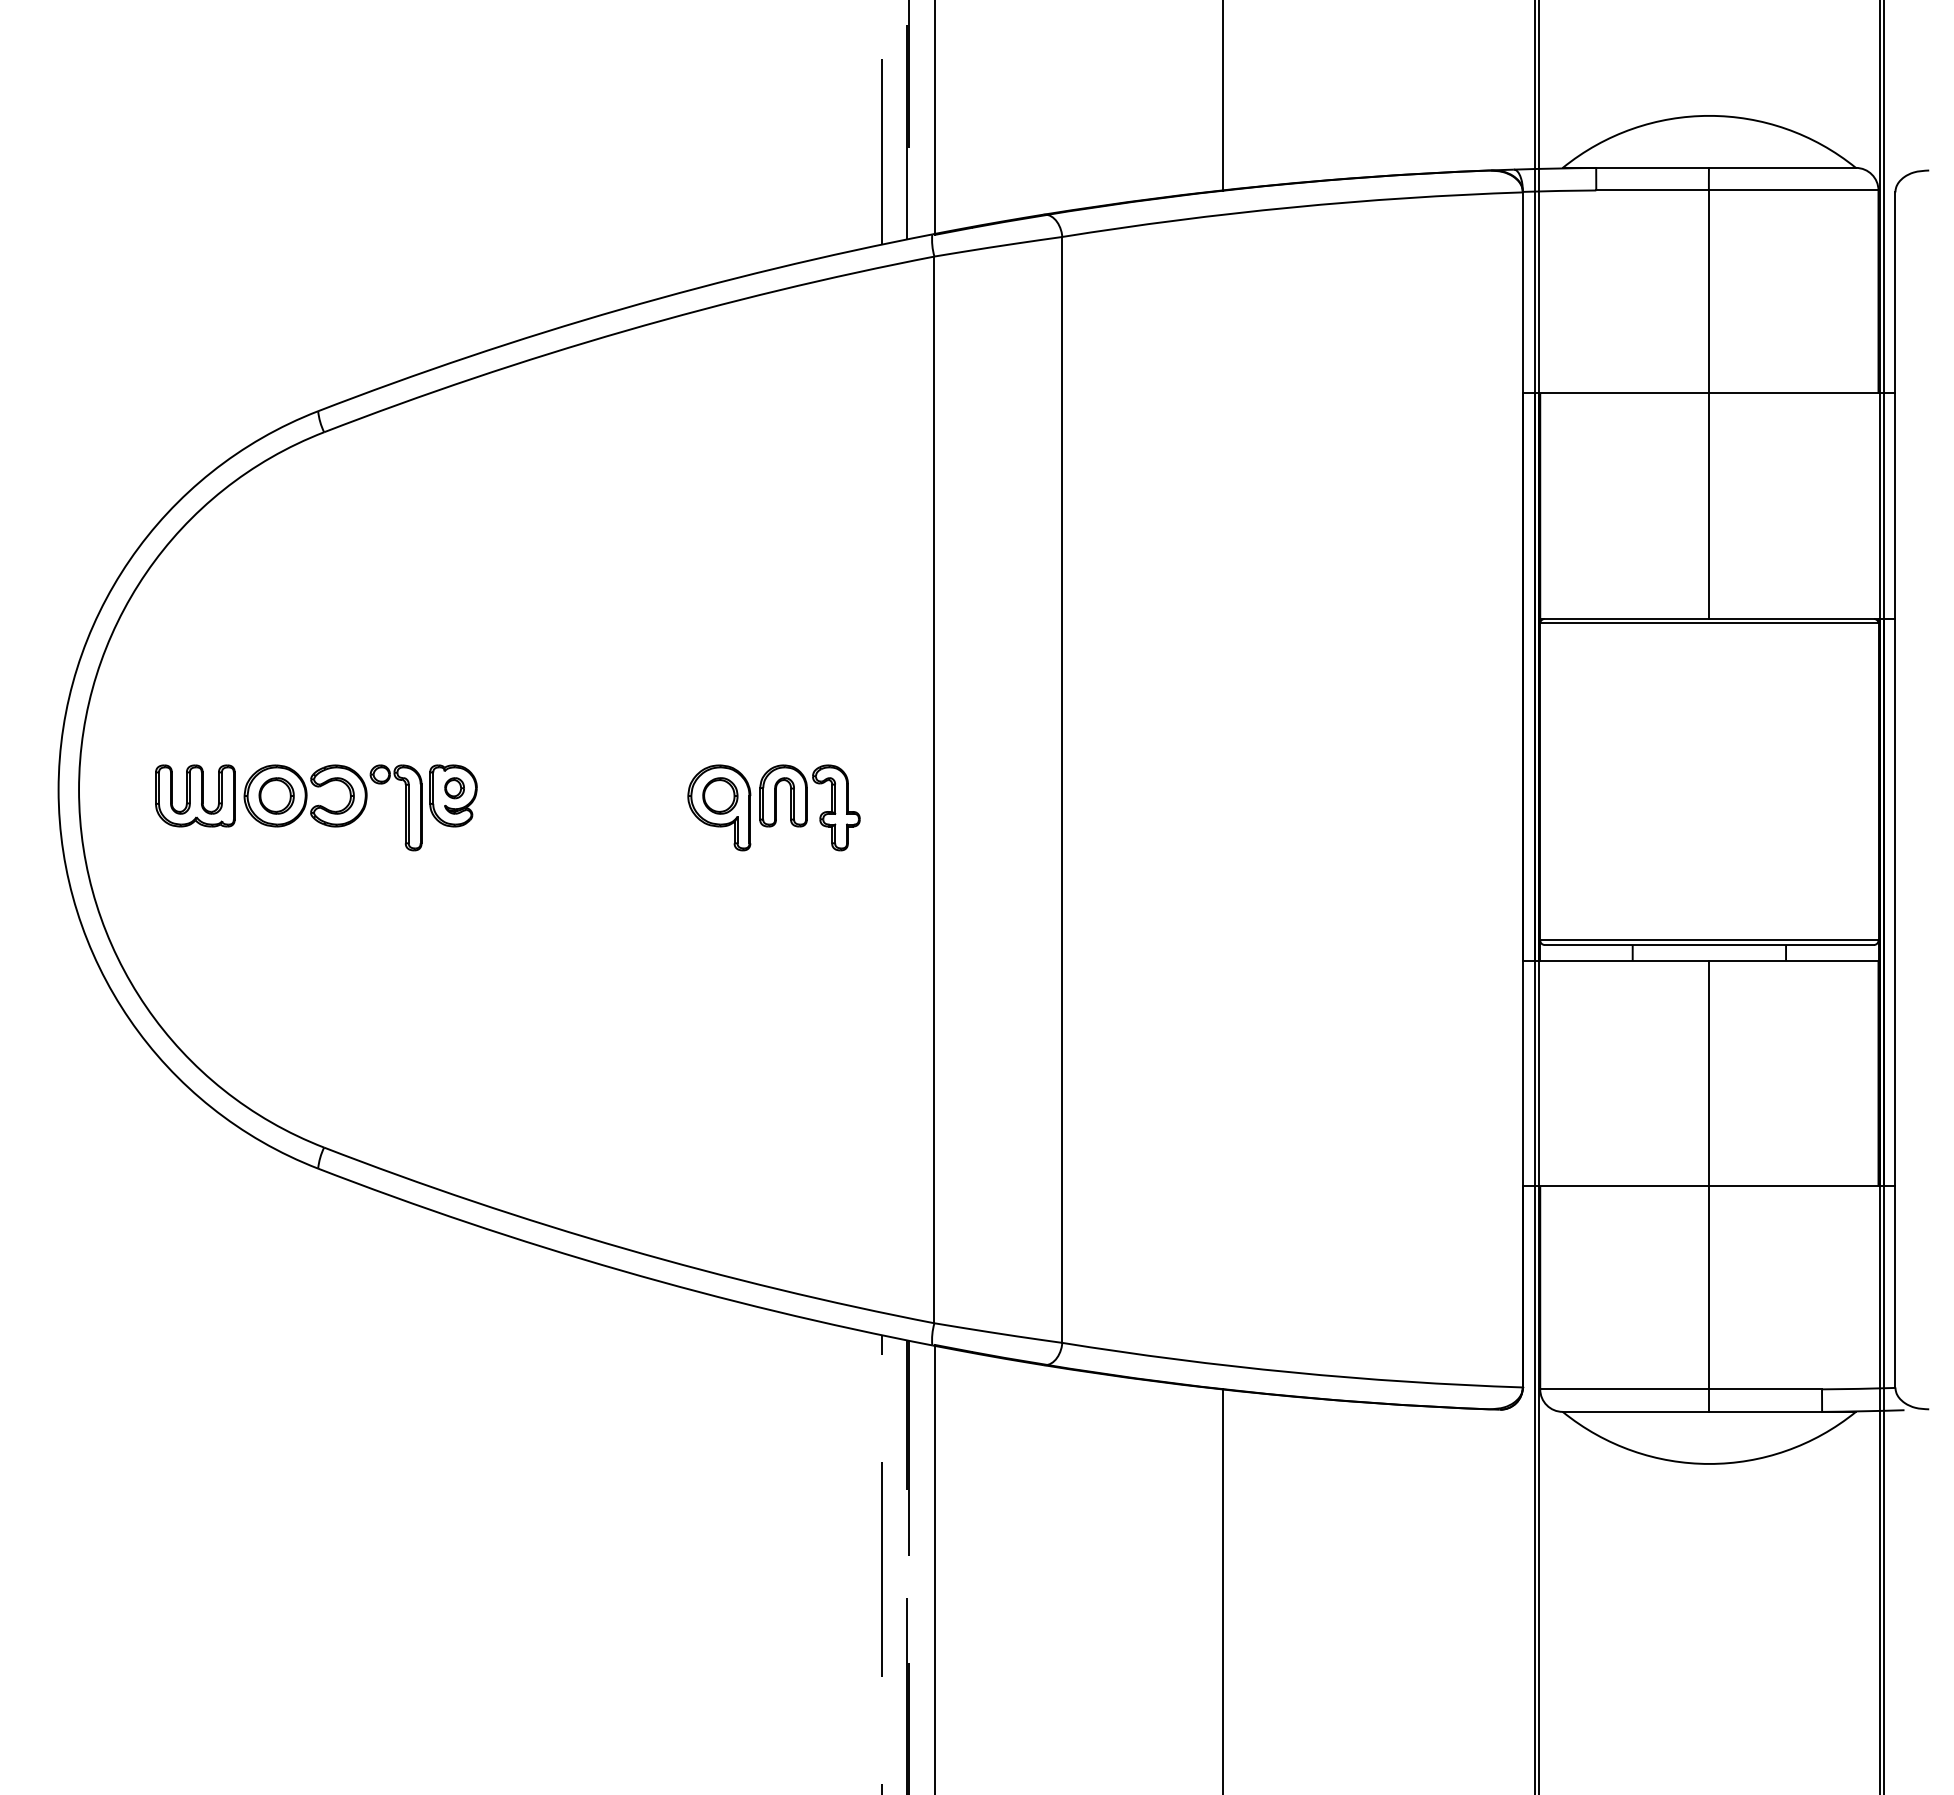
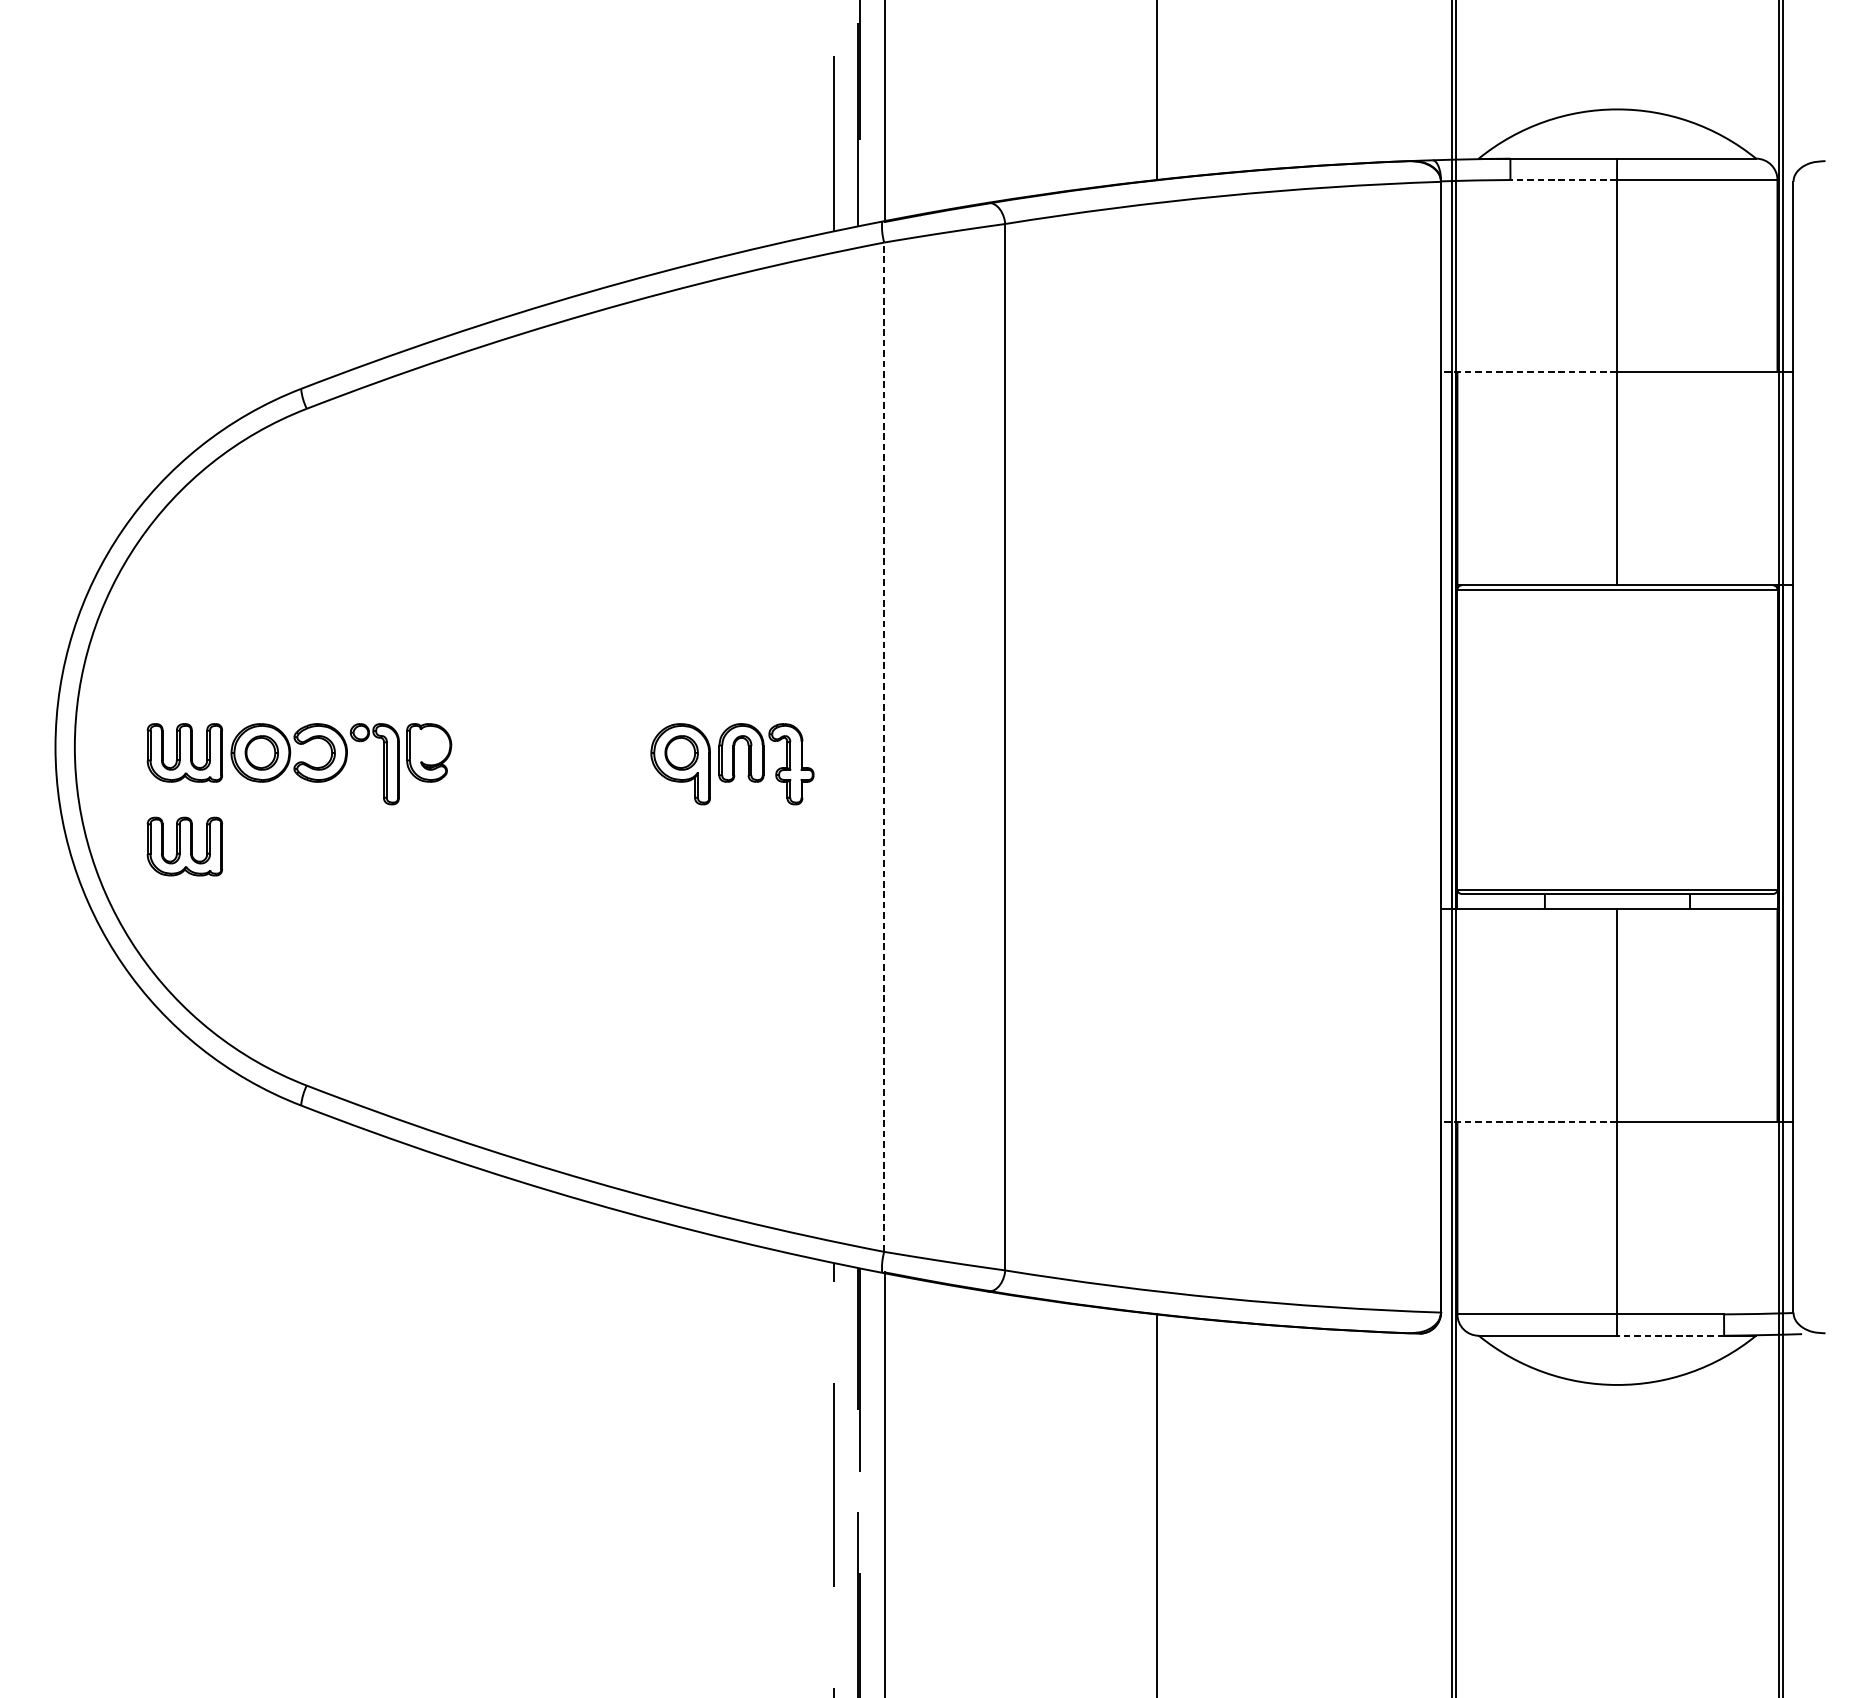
line: (1652, 190) -> (1563, 180), solid -> dashed
line: (1615, 393) -> (1528, 372), solid -> dashed
part: (454, 788) -> (430, 745), removed
line: (934, 789) -> (884, 746), solid -> dashed
part: (195, 894) -> (185, 846), added
line: (1615, 1186) -> (1528, 1122), solid -> dashed
line: (1765, 1411) -> (1670, 1335), solid -> dashed

